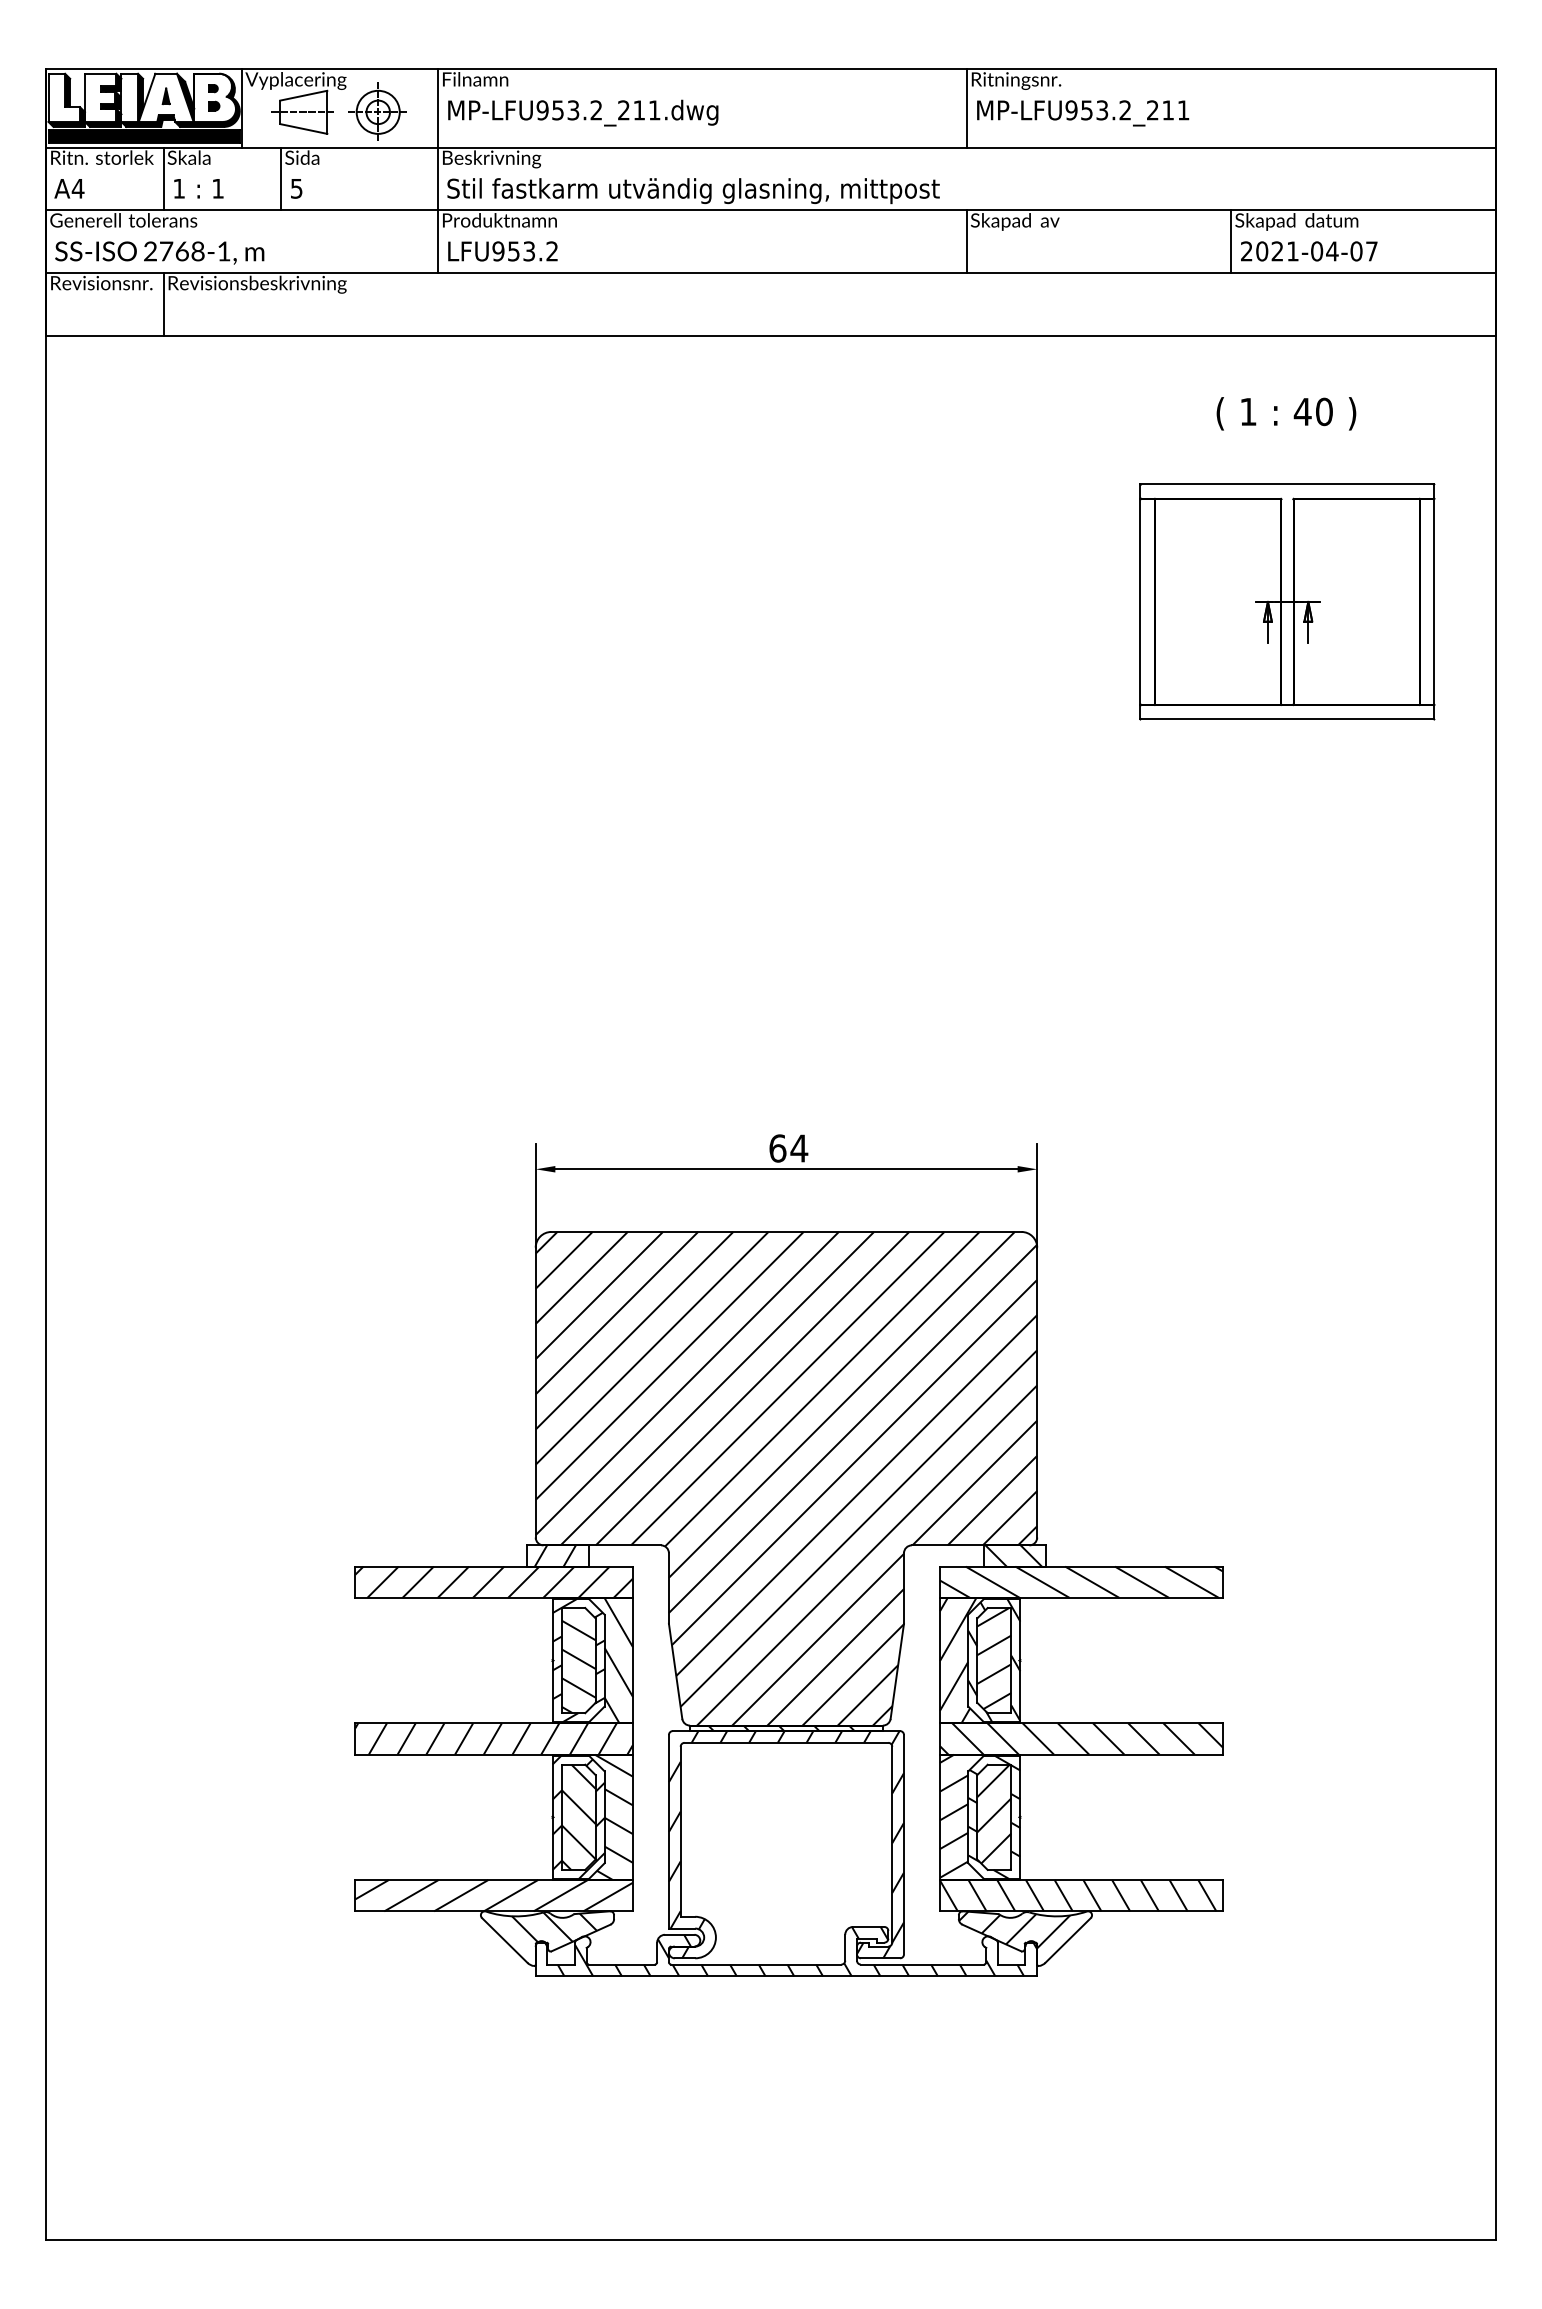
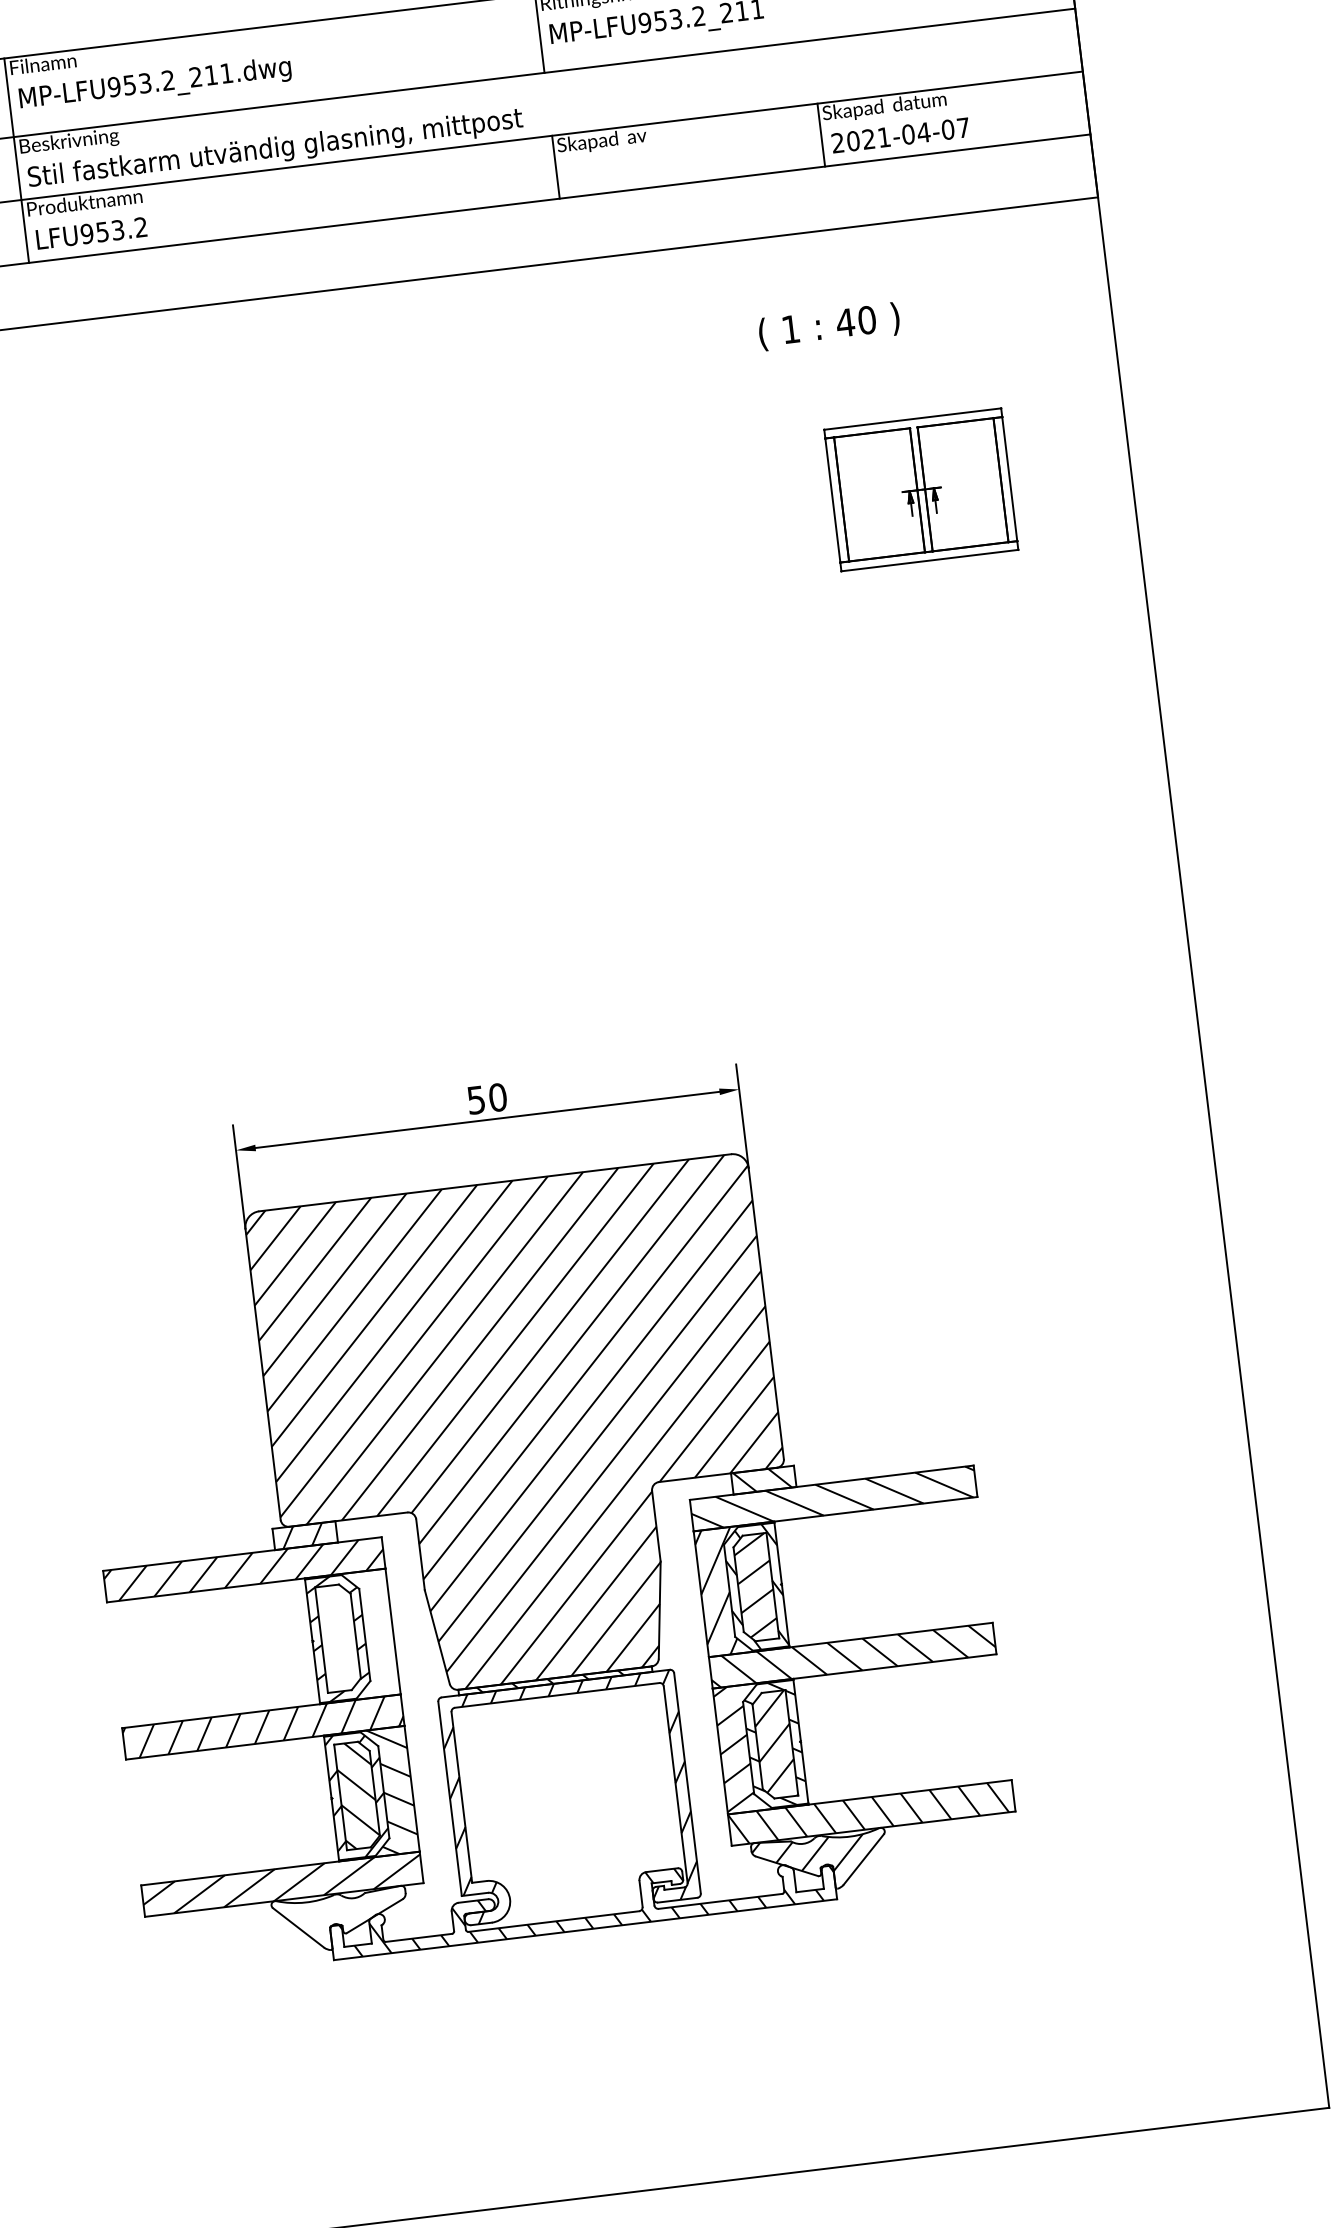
text: (1286, 413) -> (829, 326), moved
part: (1287, 601) -> (921, 489), size x0.6
text: (788, 1148) -> (487, 1098), 64 -> 50
hatch: (596, 1660) -> (356, 1635), removed
hatch: (578, 1666) -> (339, 1644), removed
hatch: (554, 1927) -> (346, 1908), removed

